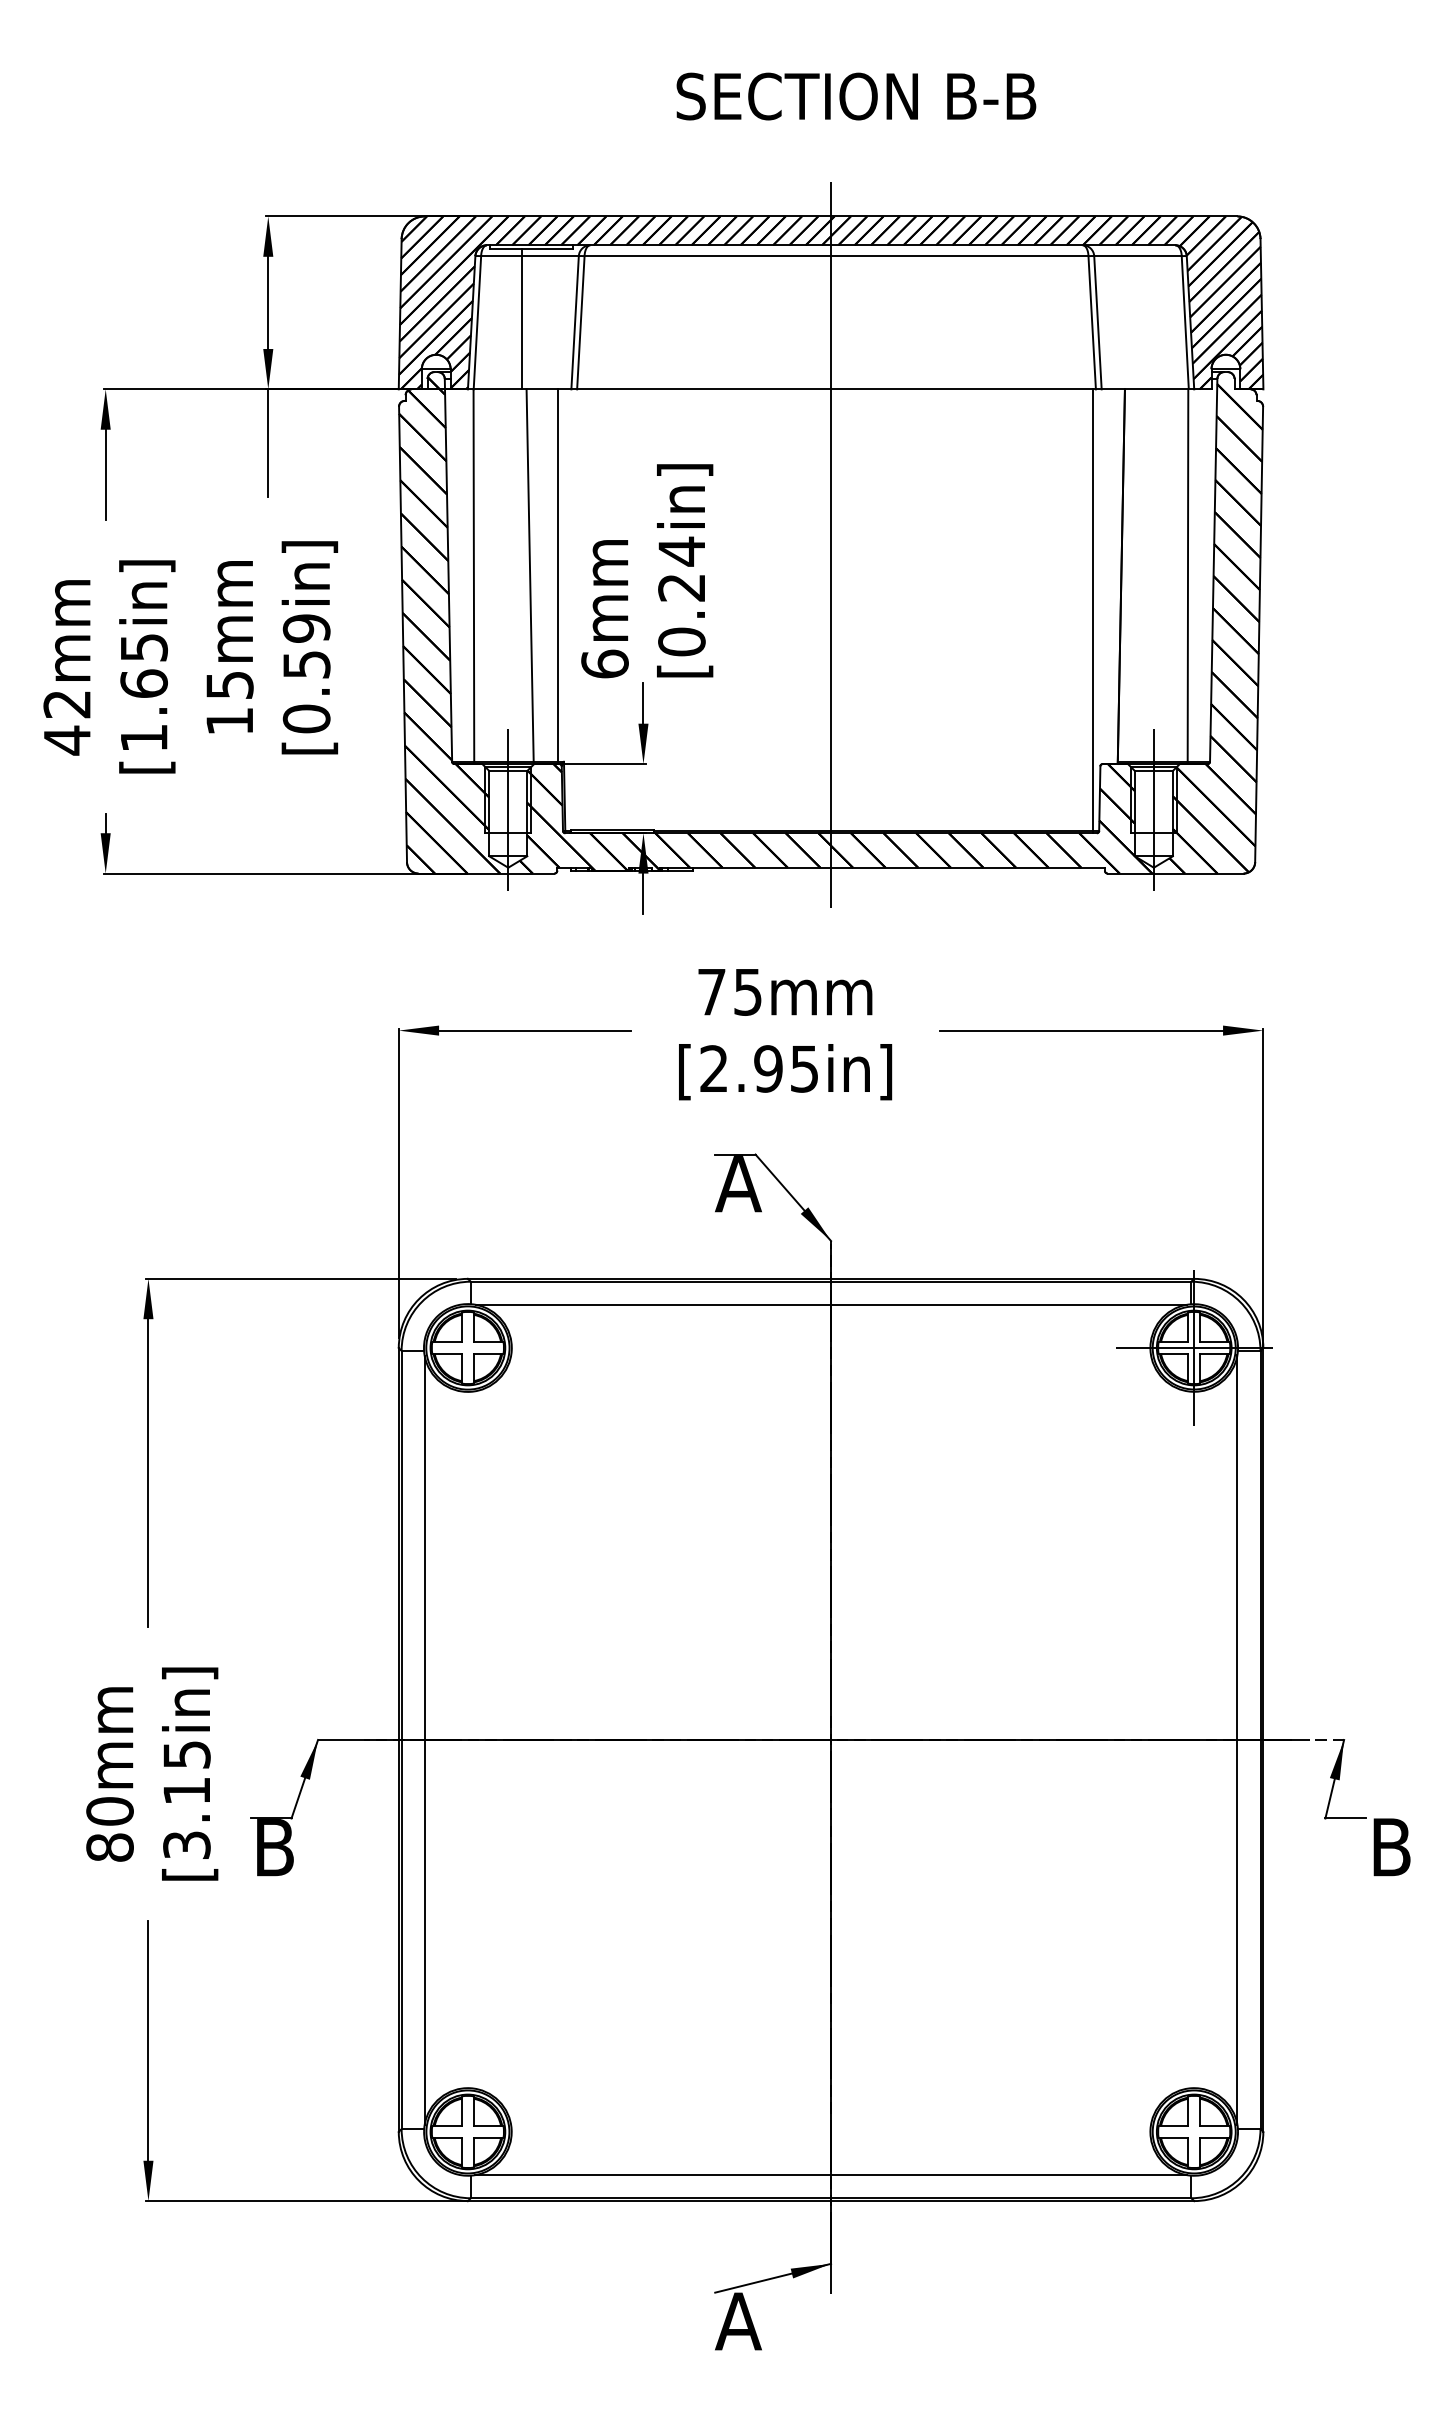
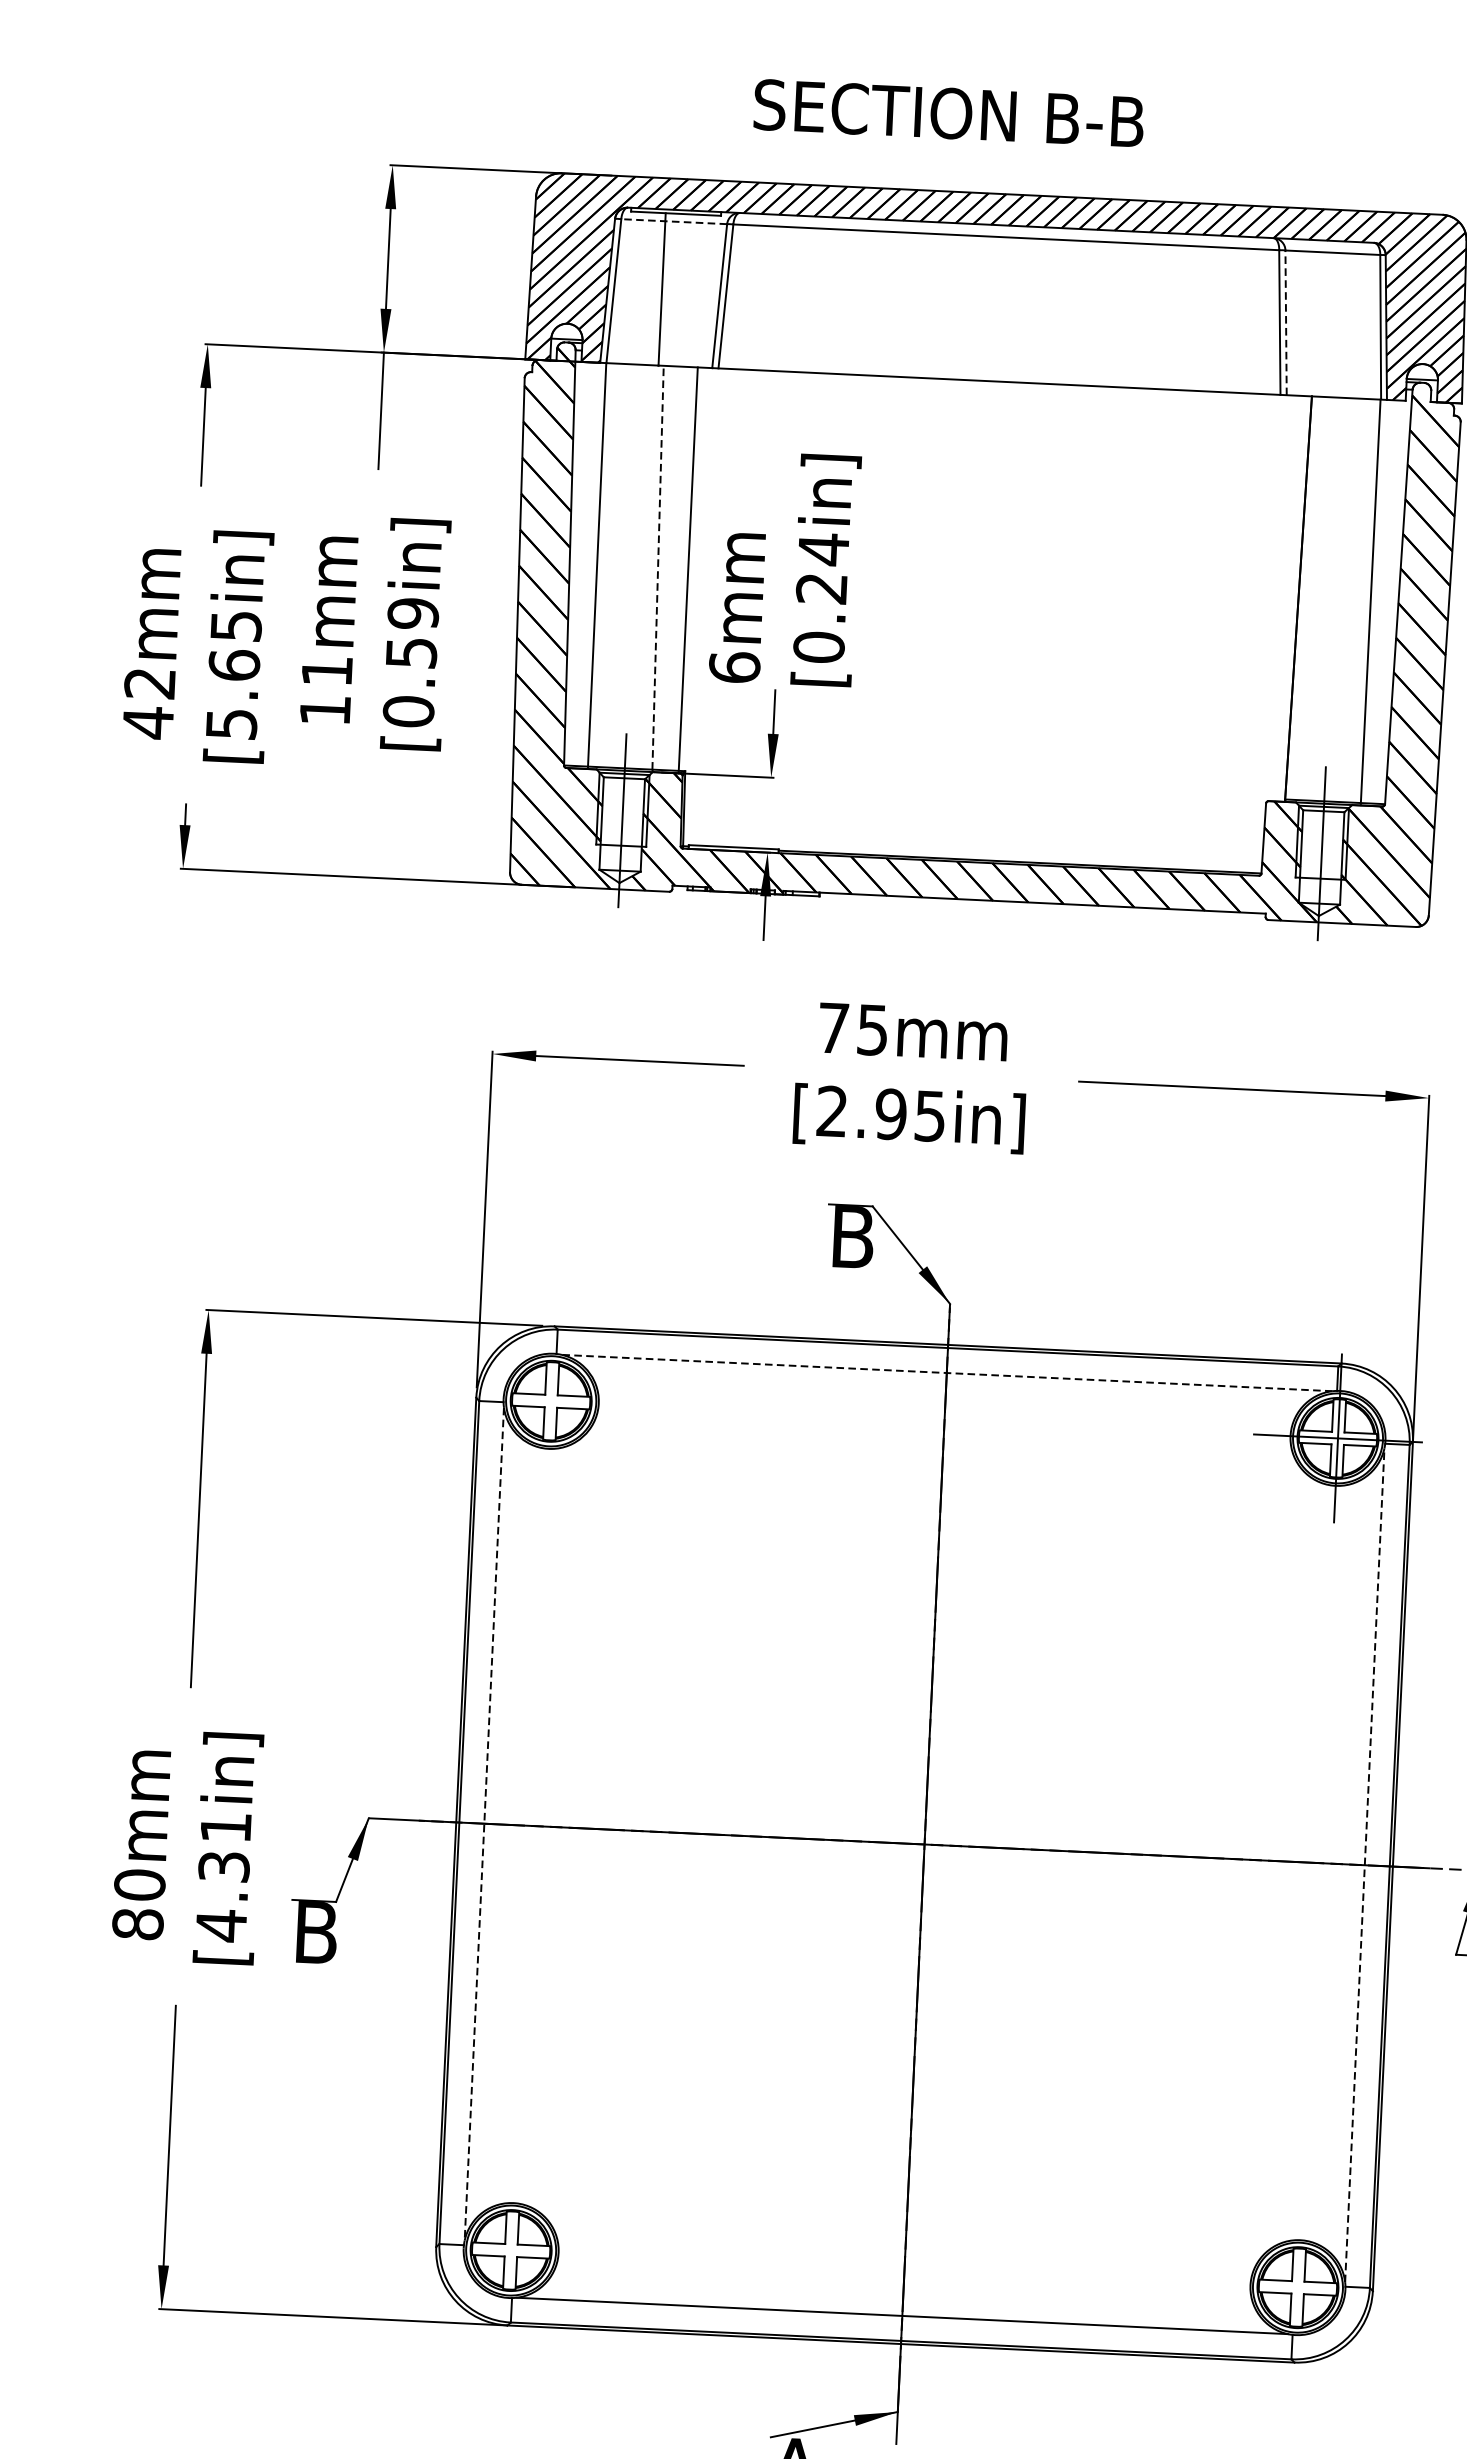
text: (856, 96) -> (949, 113), moved
line: (529, 256) -> (673, 222), solid -> dashed
line: (1097, 322) -> (1285, 322), solid -> dashed
line: (831, 544) -> (986, 549), removed
line: (530, 575) -> (658, 567), solid -> dashed
line: (1093, 611) -> (1266, 635), removed
text: (229, 685) -> (326, 671), 15mm -> 11mm
text: (144, 738) -> (231, 724), [1.65in] -> [5.65in]
text: (738, 1184) -> (852, 1238), A -> B
line: (831, 1304) -> (947, 1372), solid -> dashed
line: (424, 1740) -> (484, 1824), solid -> dashed
line: (1237, 1740) -> (1364, 1865), solid -> dashed
text: (186, 1800) -> (223, 1877), [3.15in] -> [4.31in]

